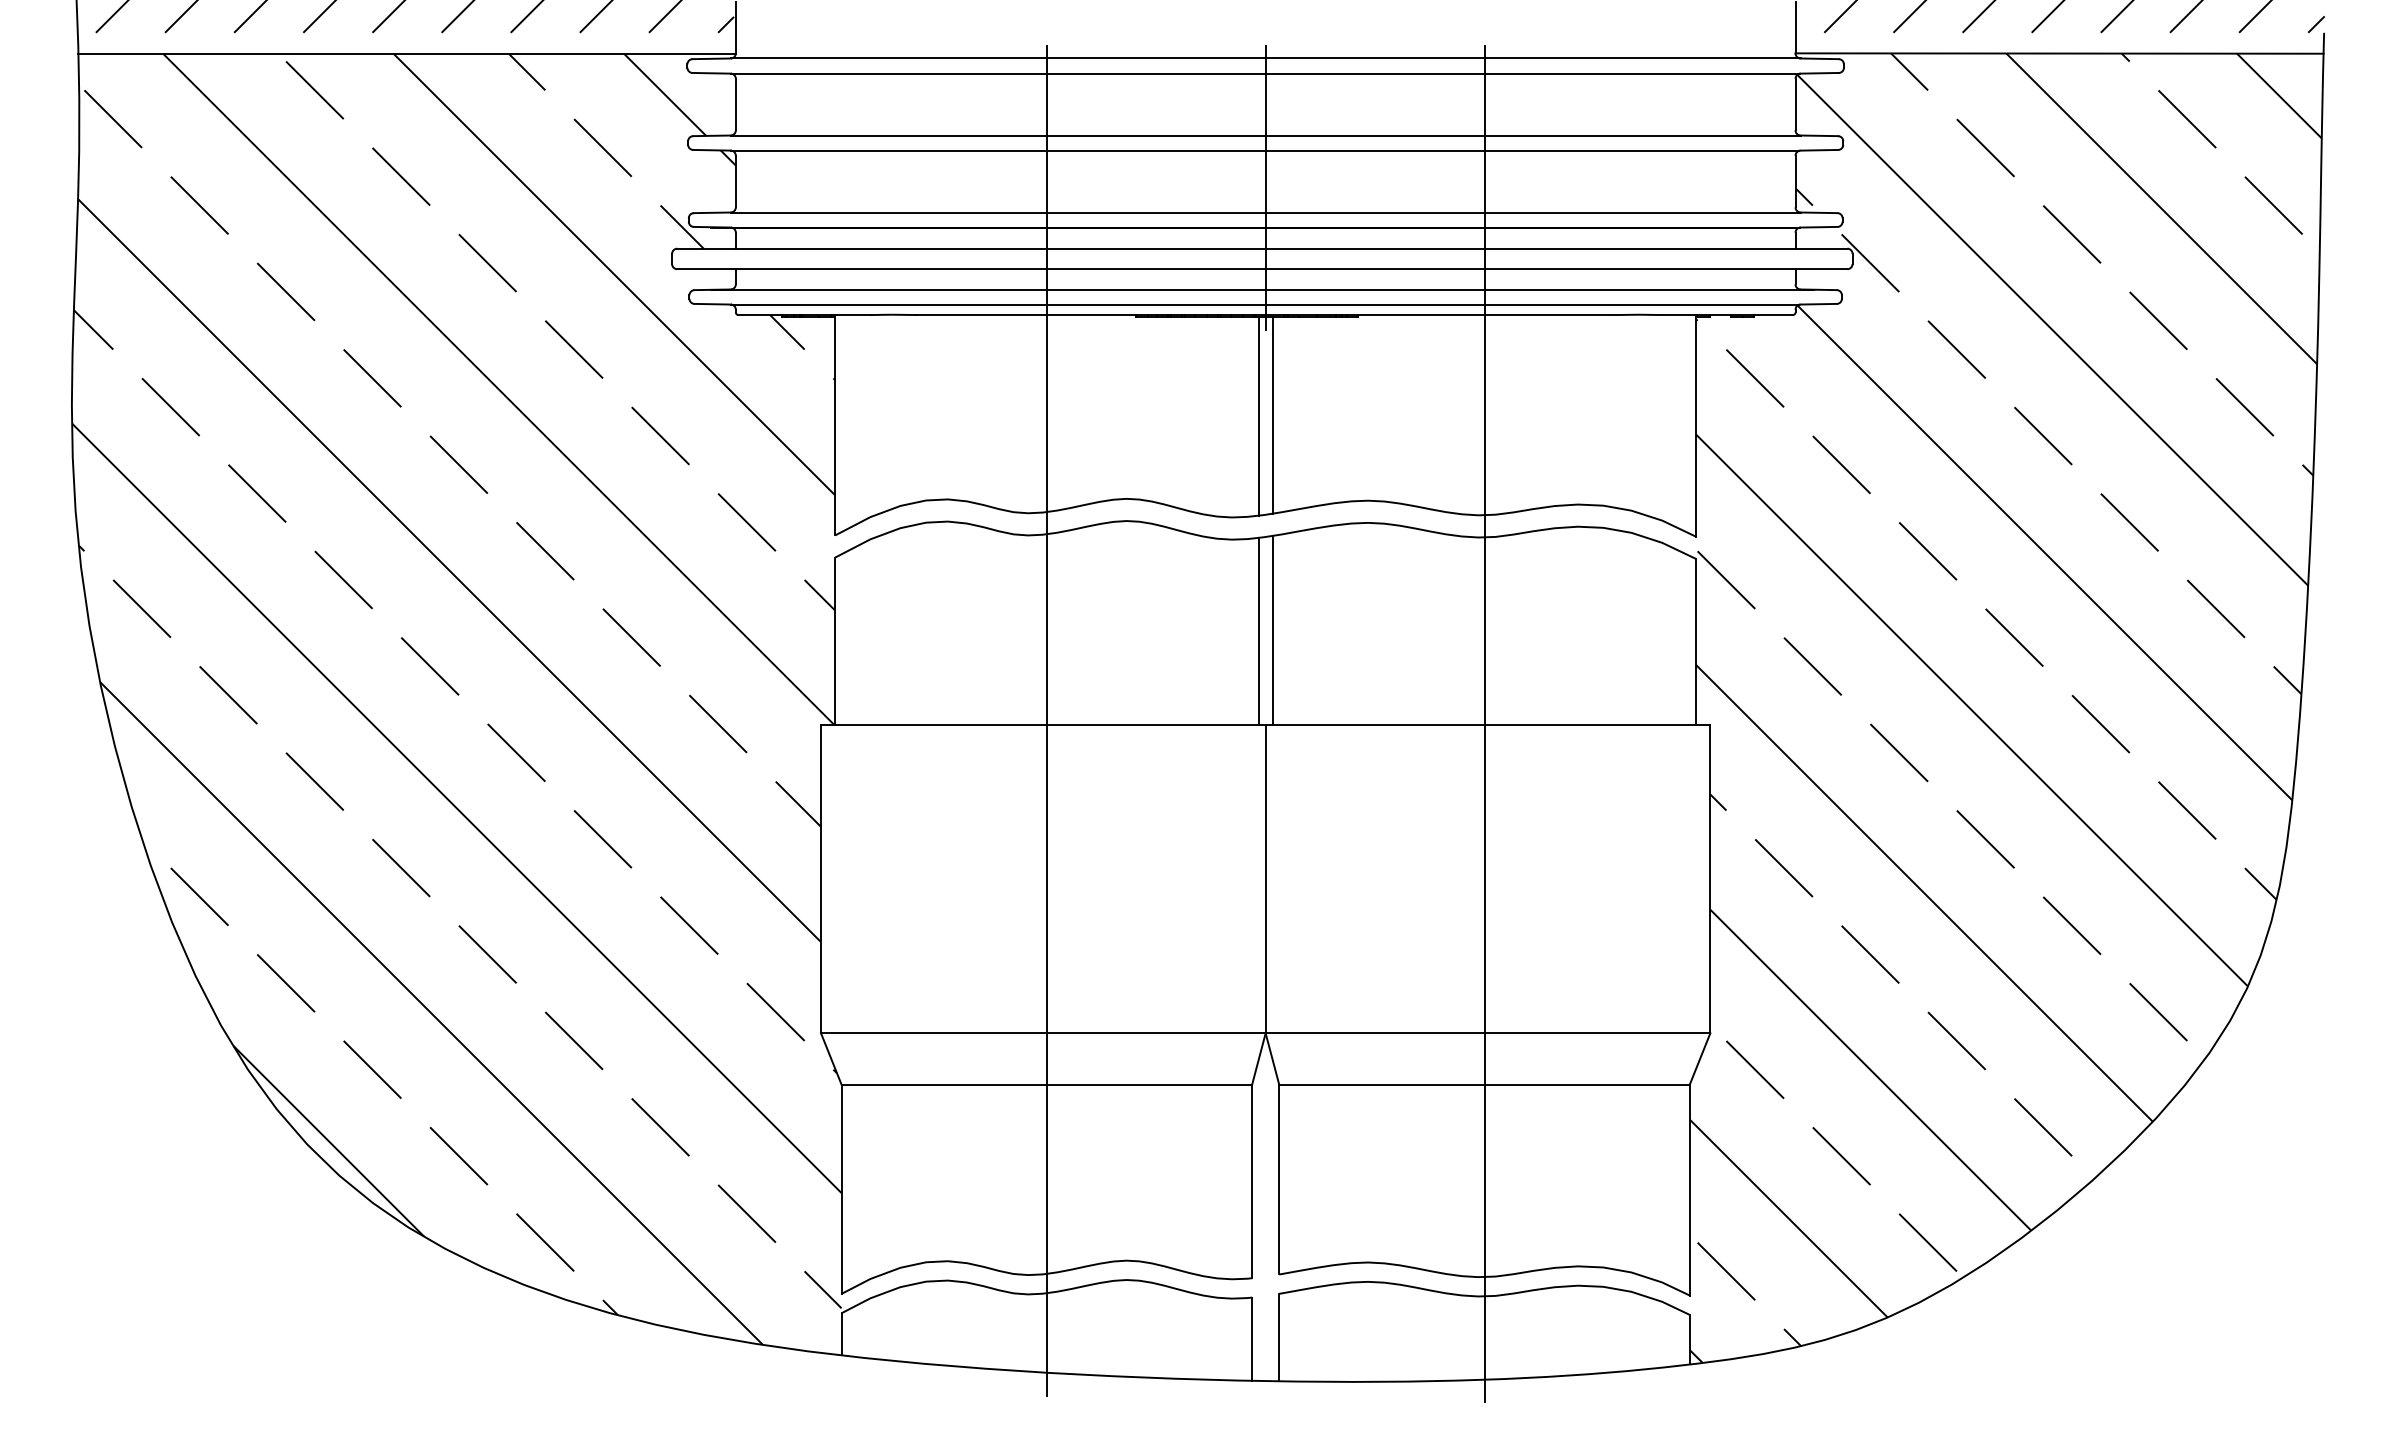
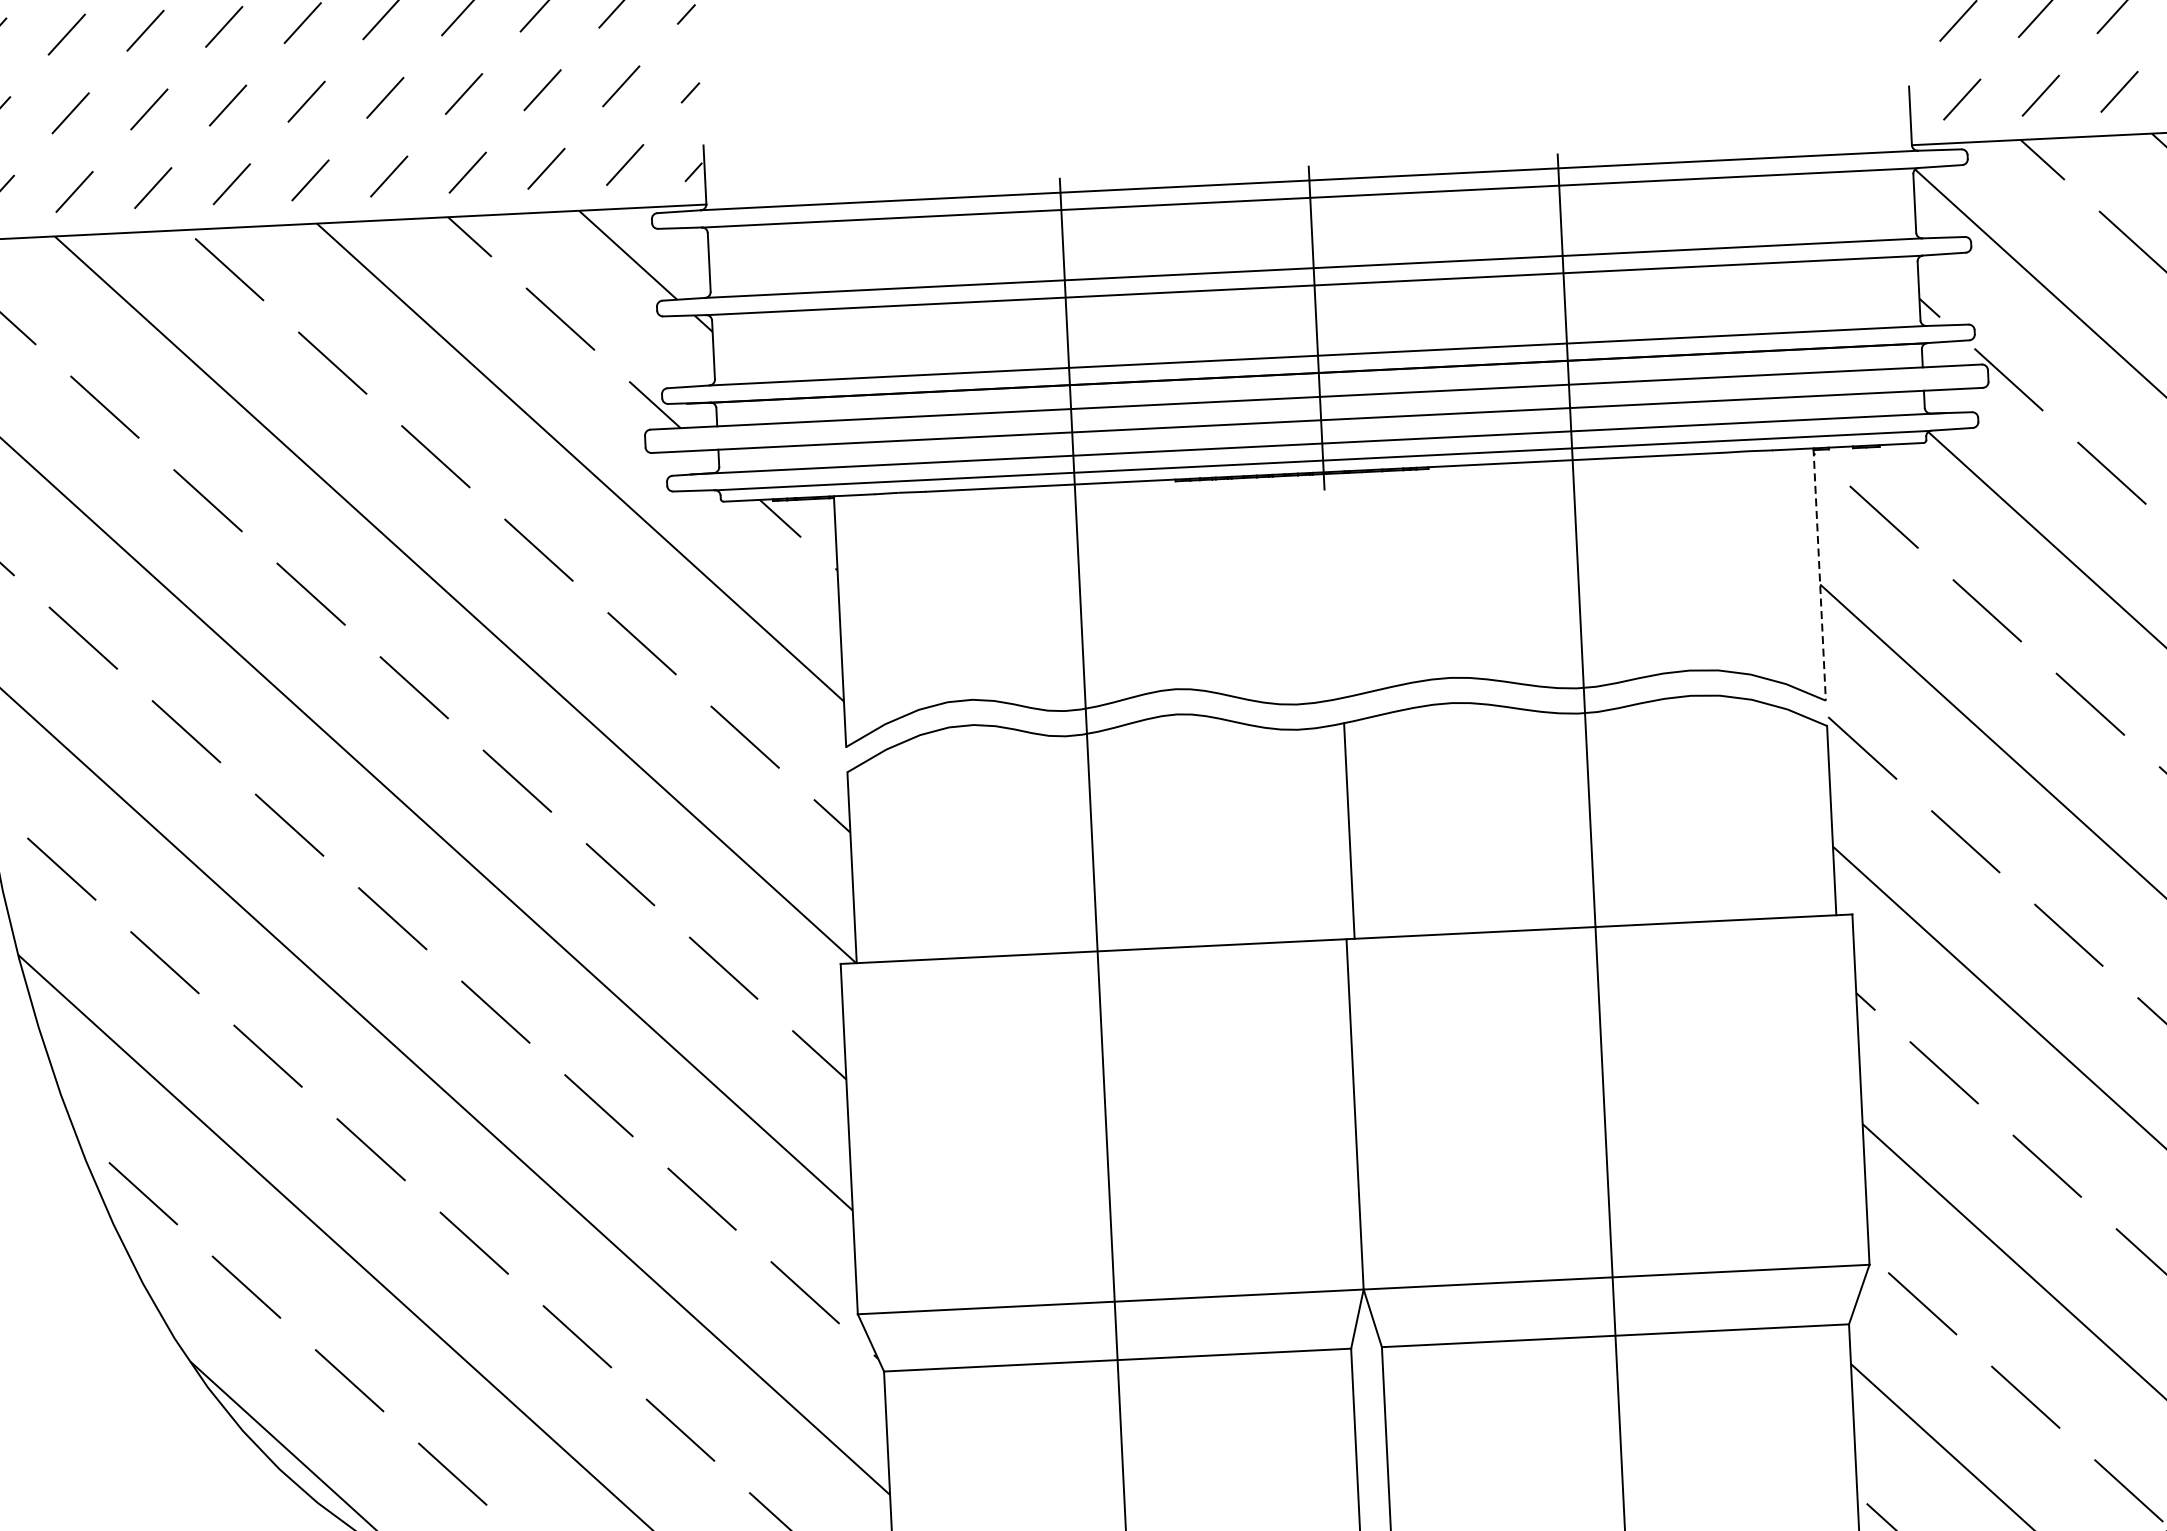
line: (1272, 414) -> (1336, 585), removed
line: (1258, 415) -> (1321, 587), removed
line: (1696, 425) -> (1819, 574), solid -> dashed
line: (1258, 631) -> (1333, 832), removed

